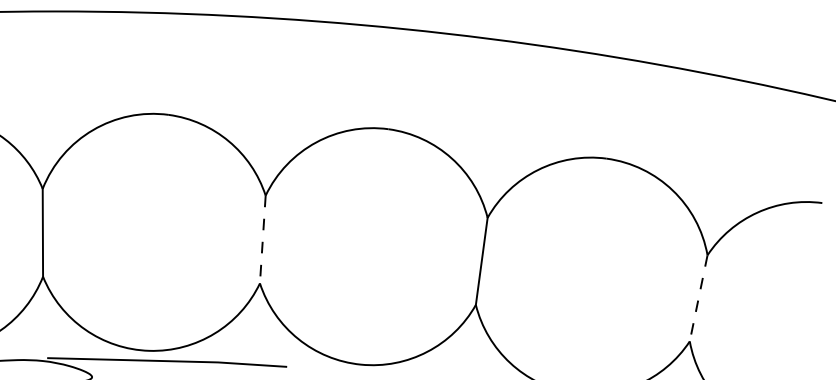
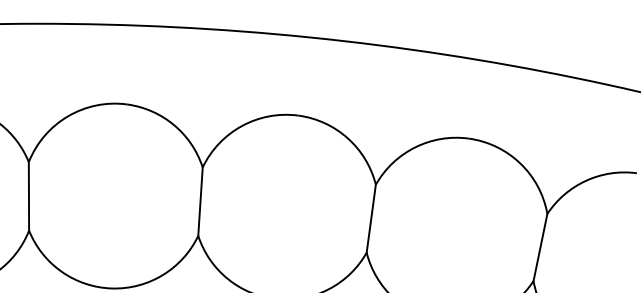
line: (262, 239) -> (200, 201), dashed -> solid
line: (698, 298) -> (540, 247), dashed -> solid

